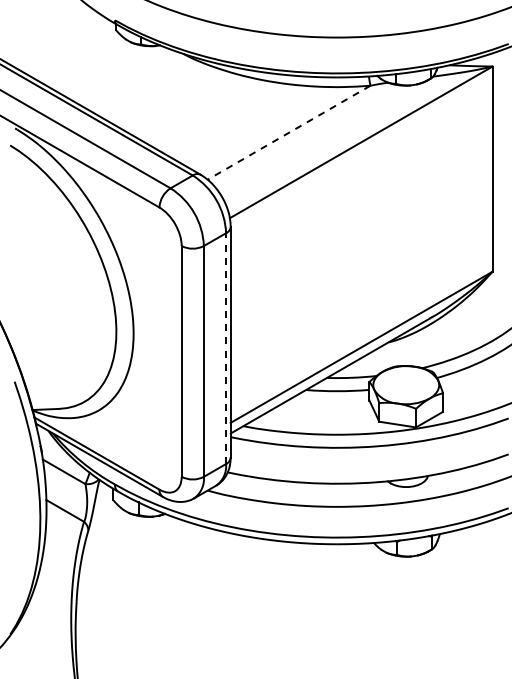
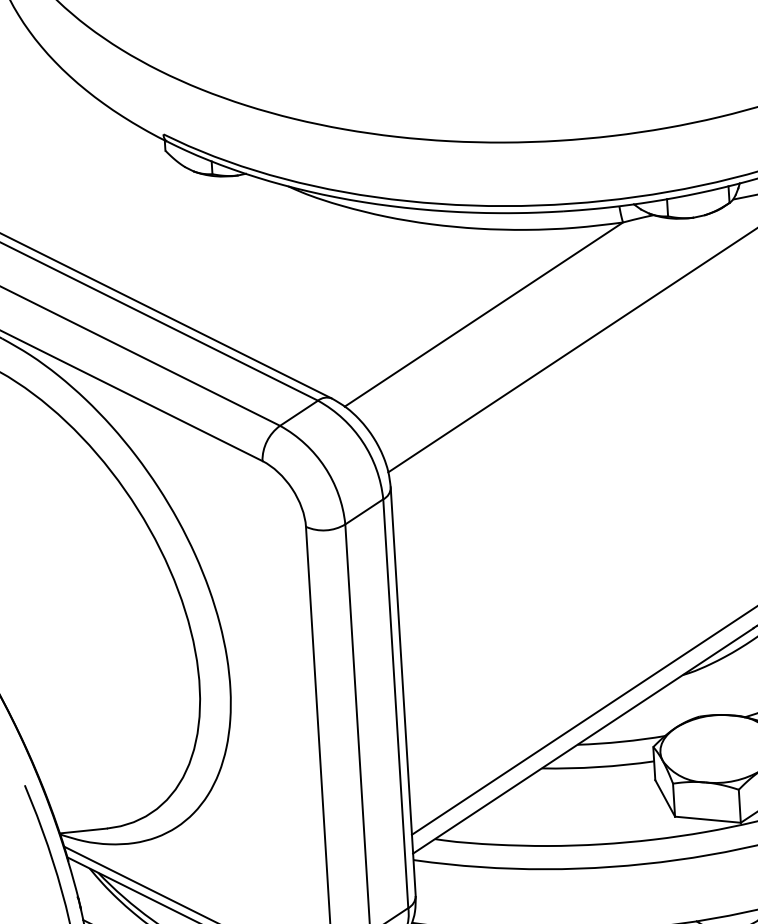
line: (288, 133) -> (482, 315), dashed -> solid
line: (226, 348) -> (396, 703), dashed -> solid

